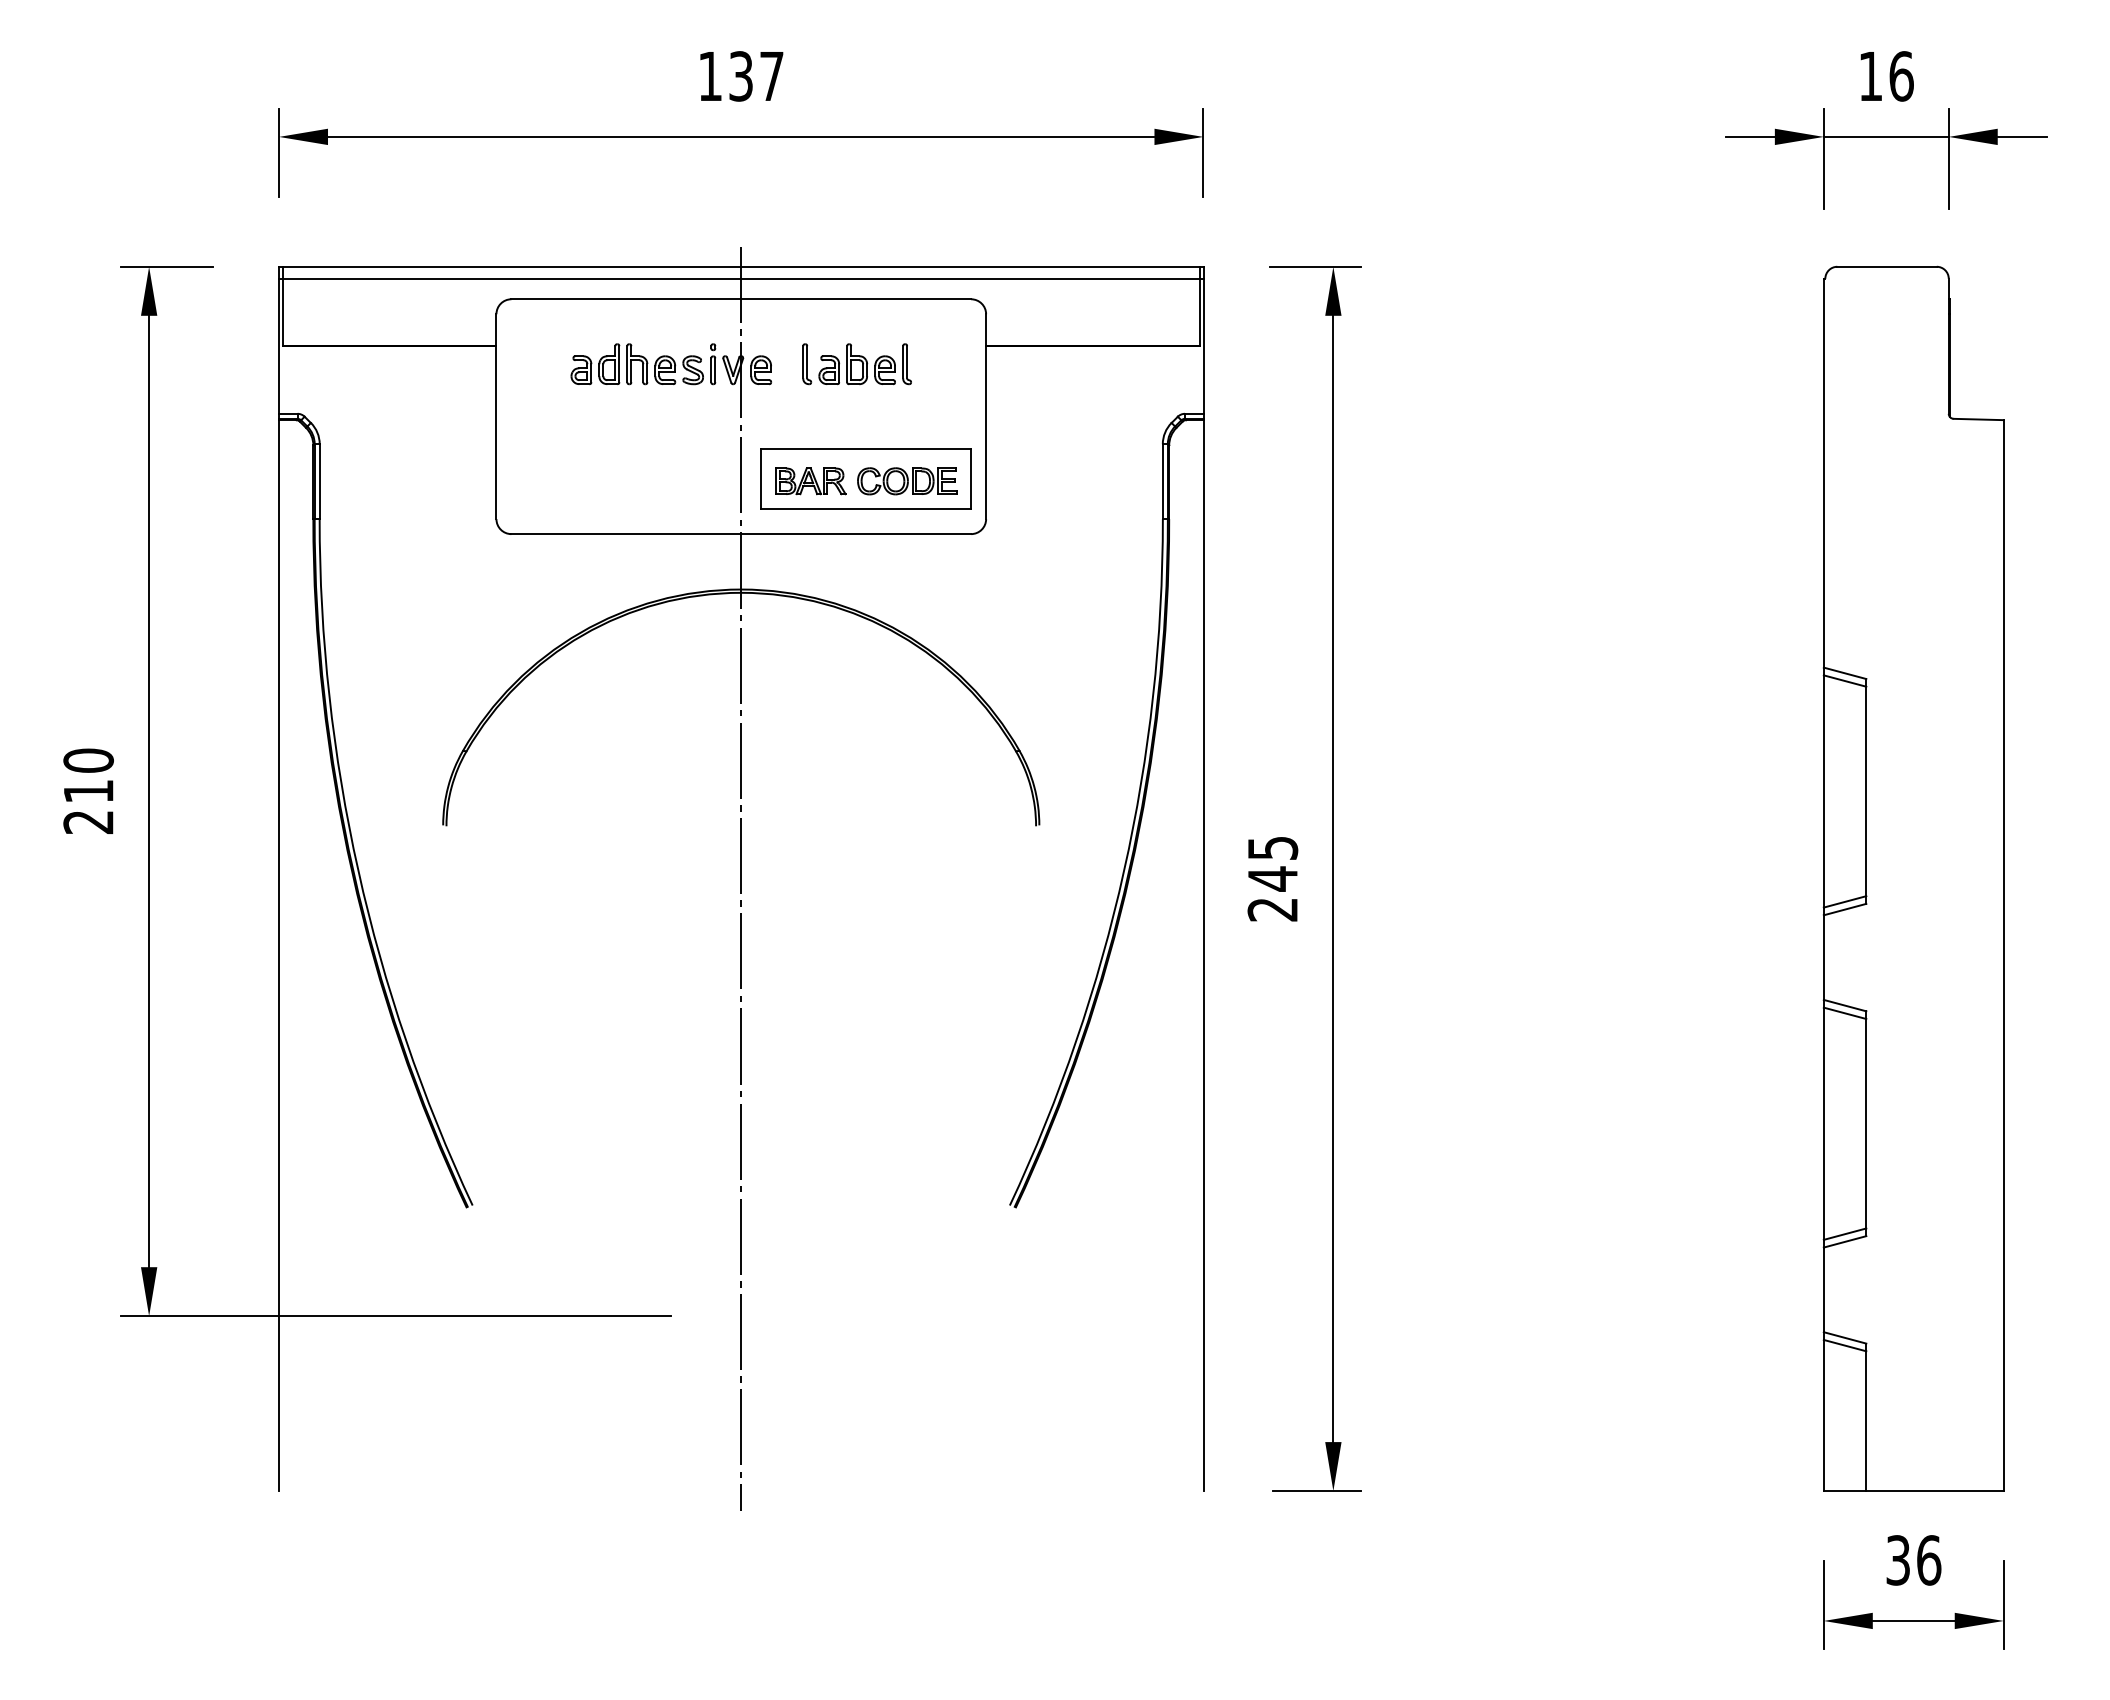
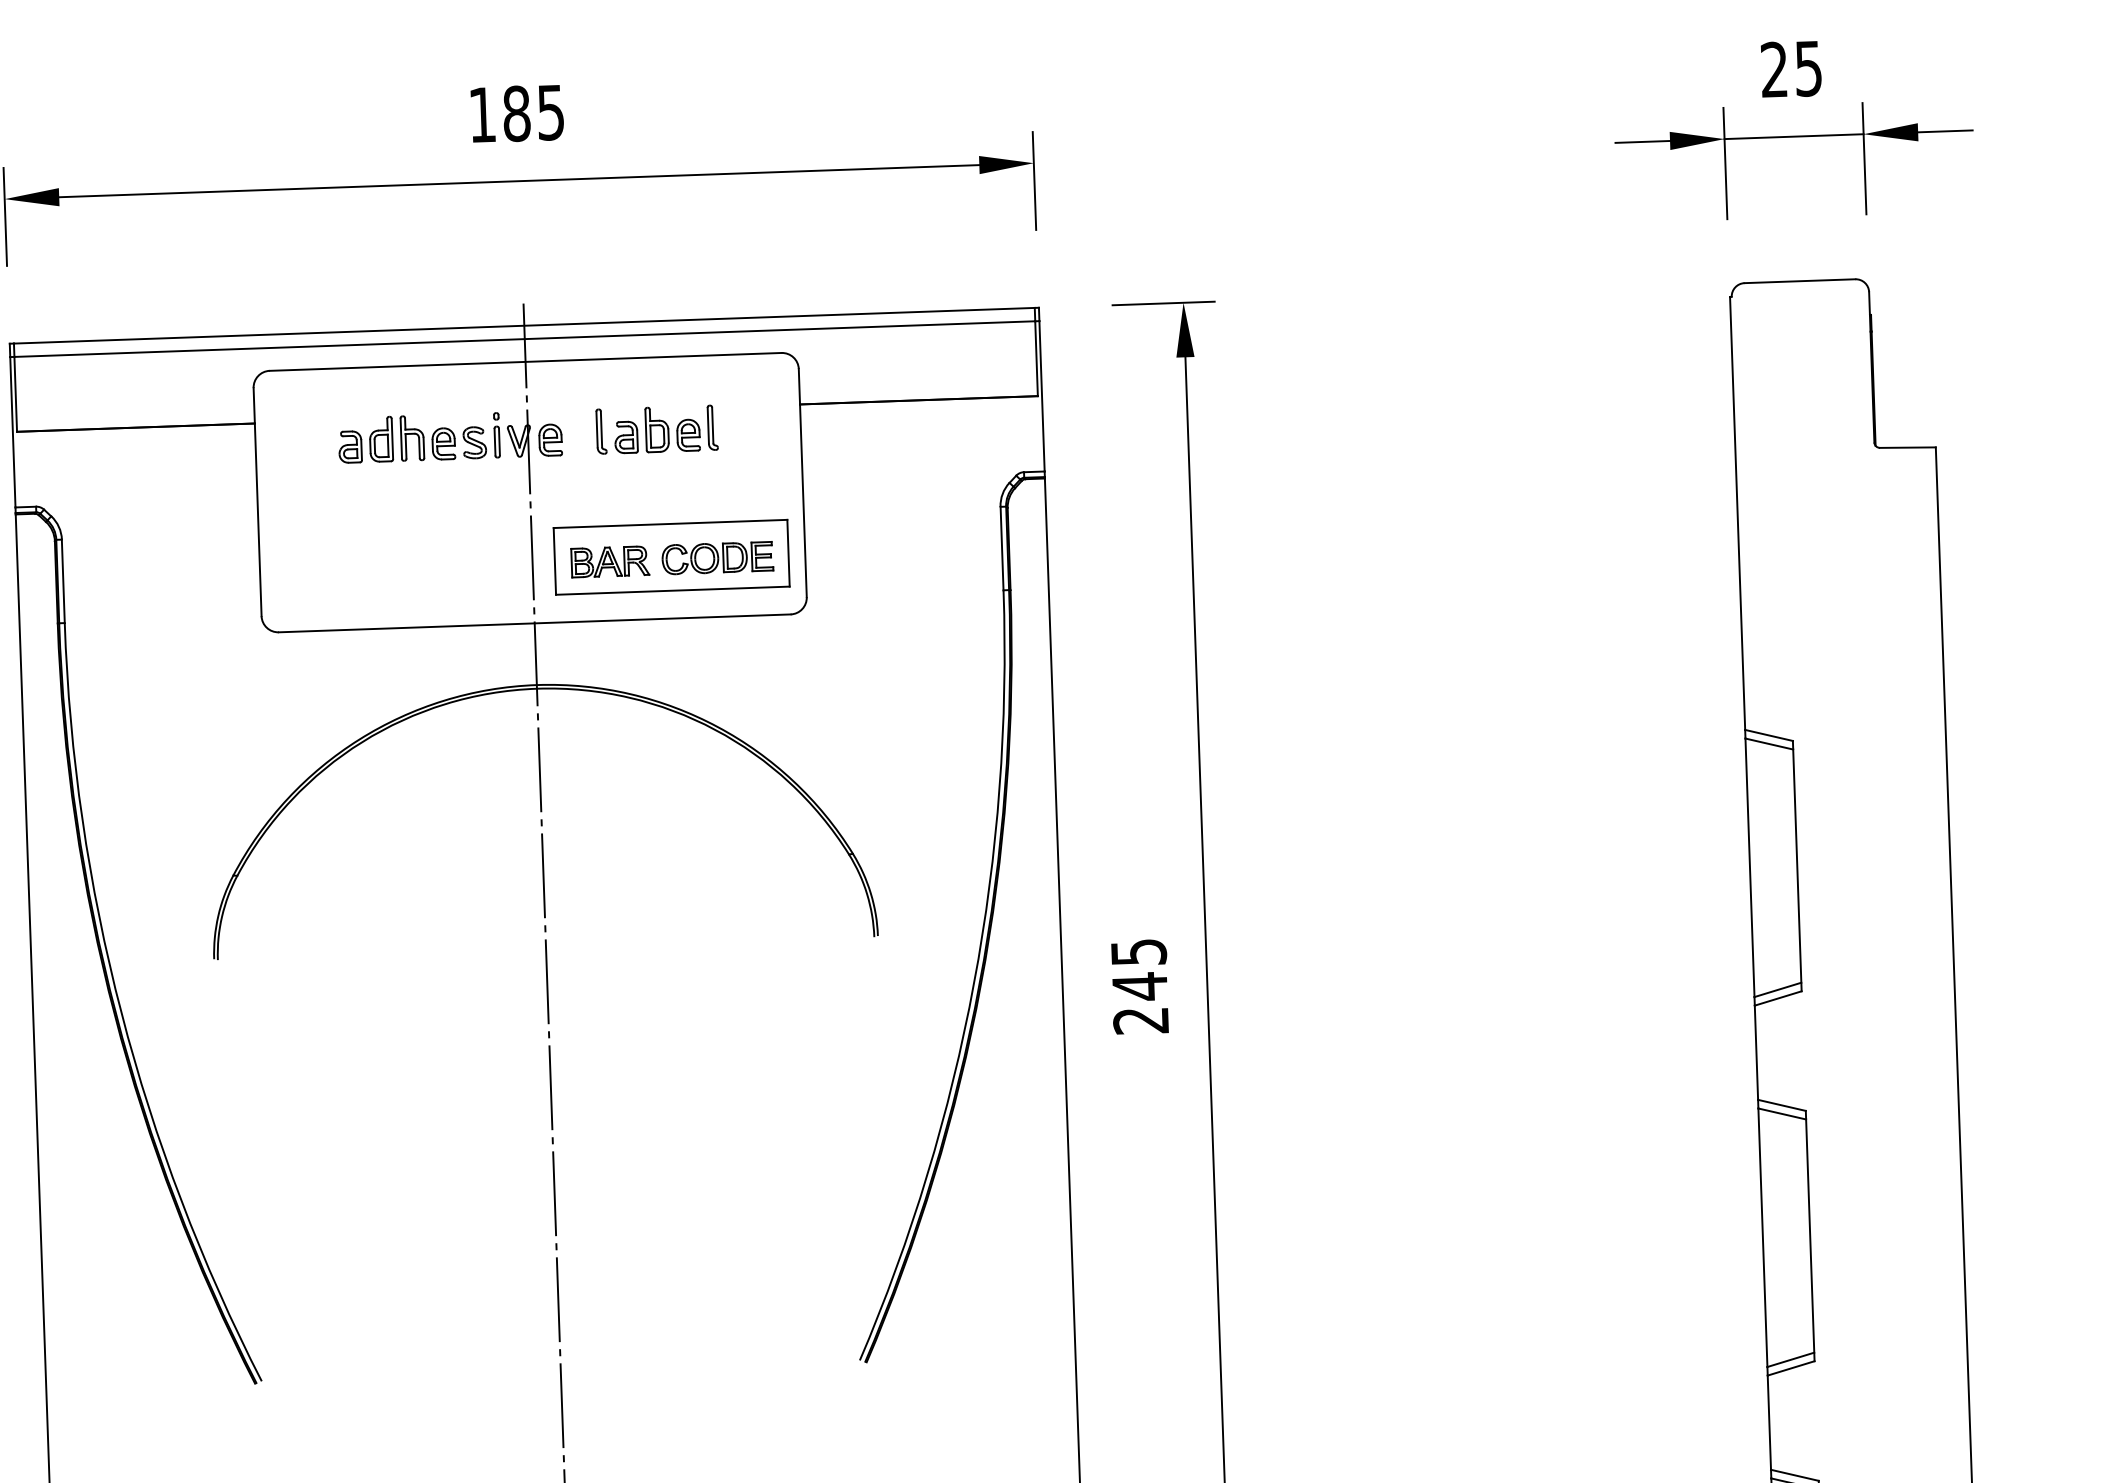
text: (756, 76) -> (533, 113), 137 -> 185
text: (1886, 76) -> (1791, 69), 16 -> 25

